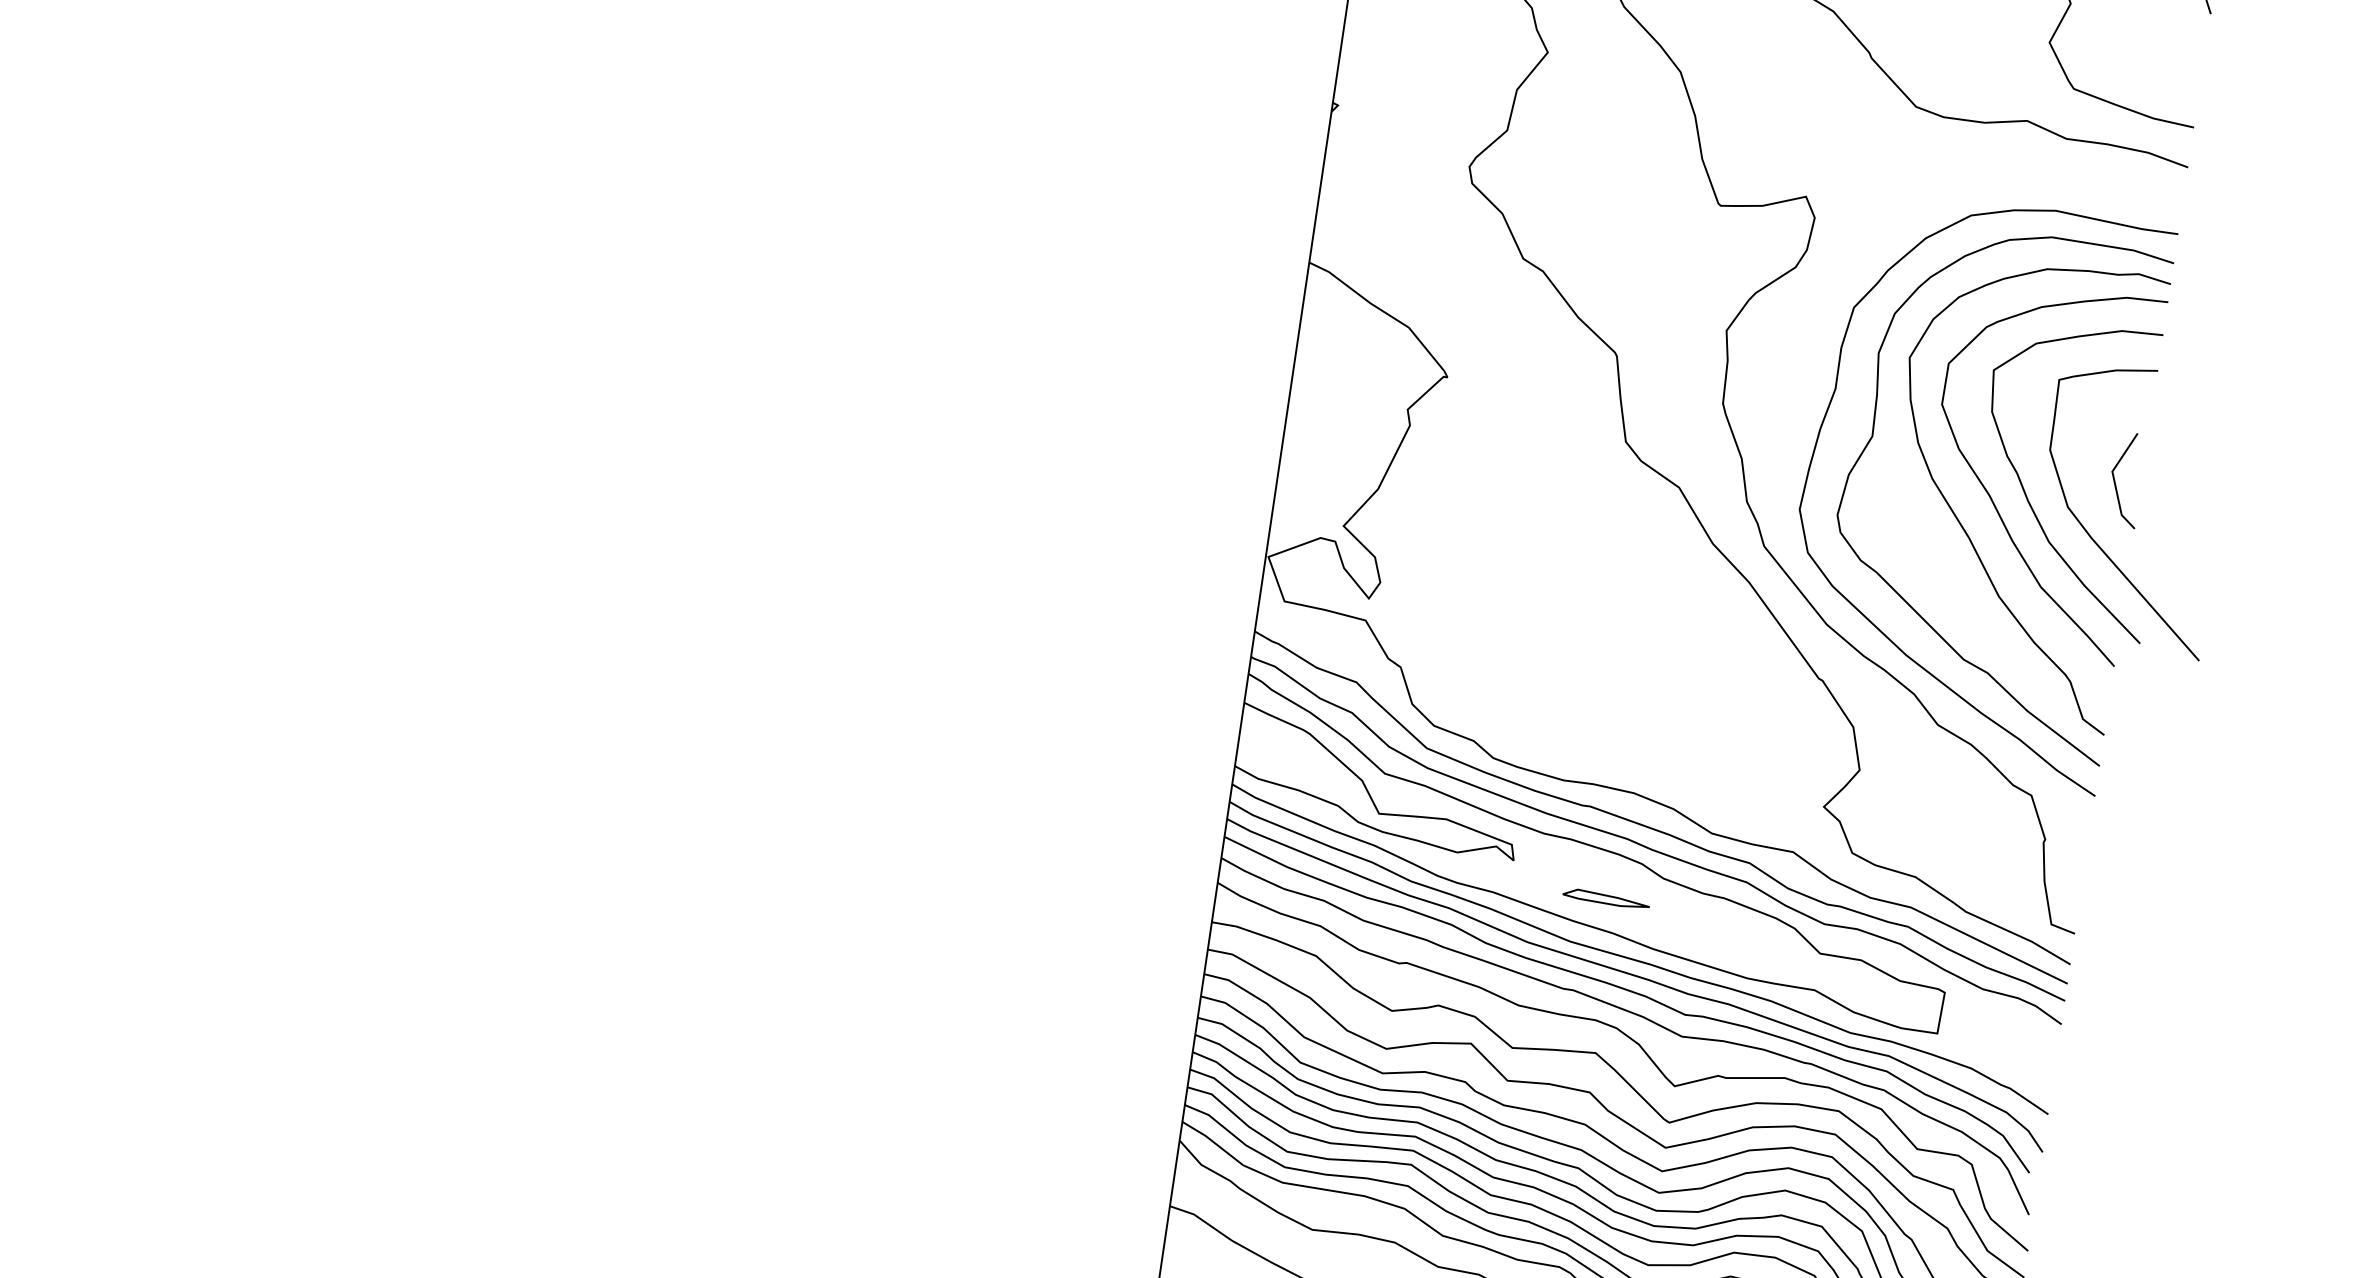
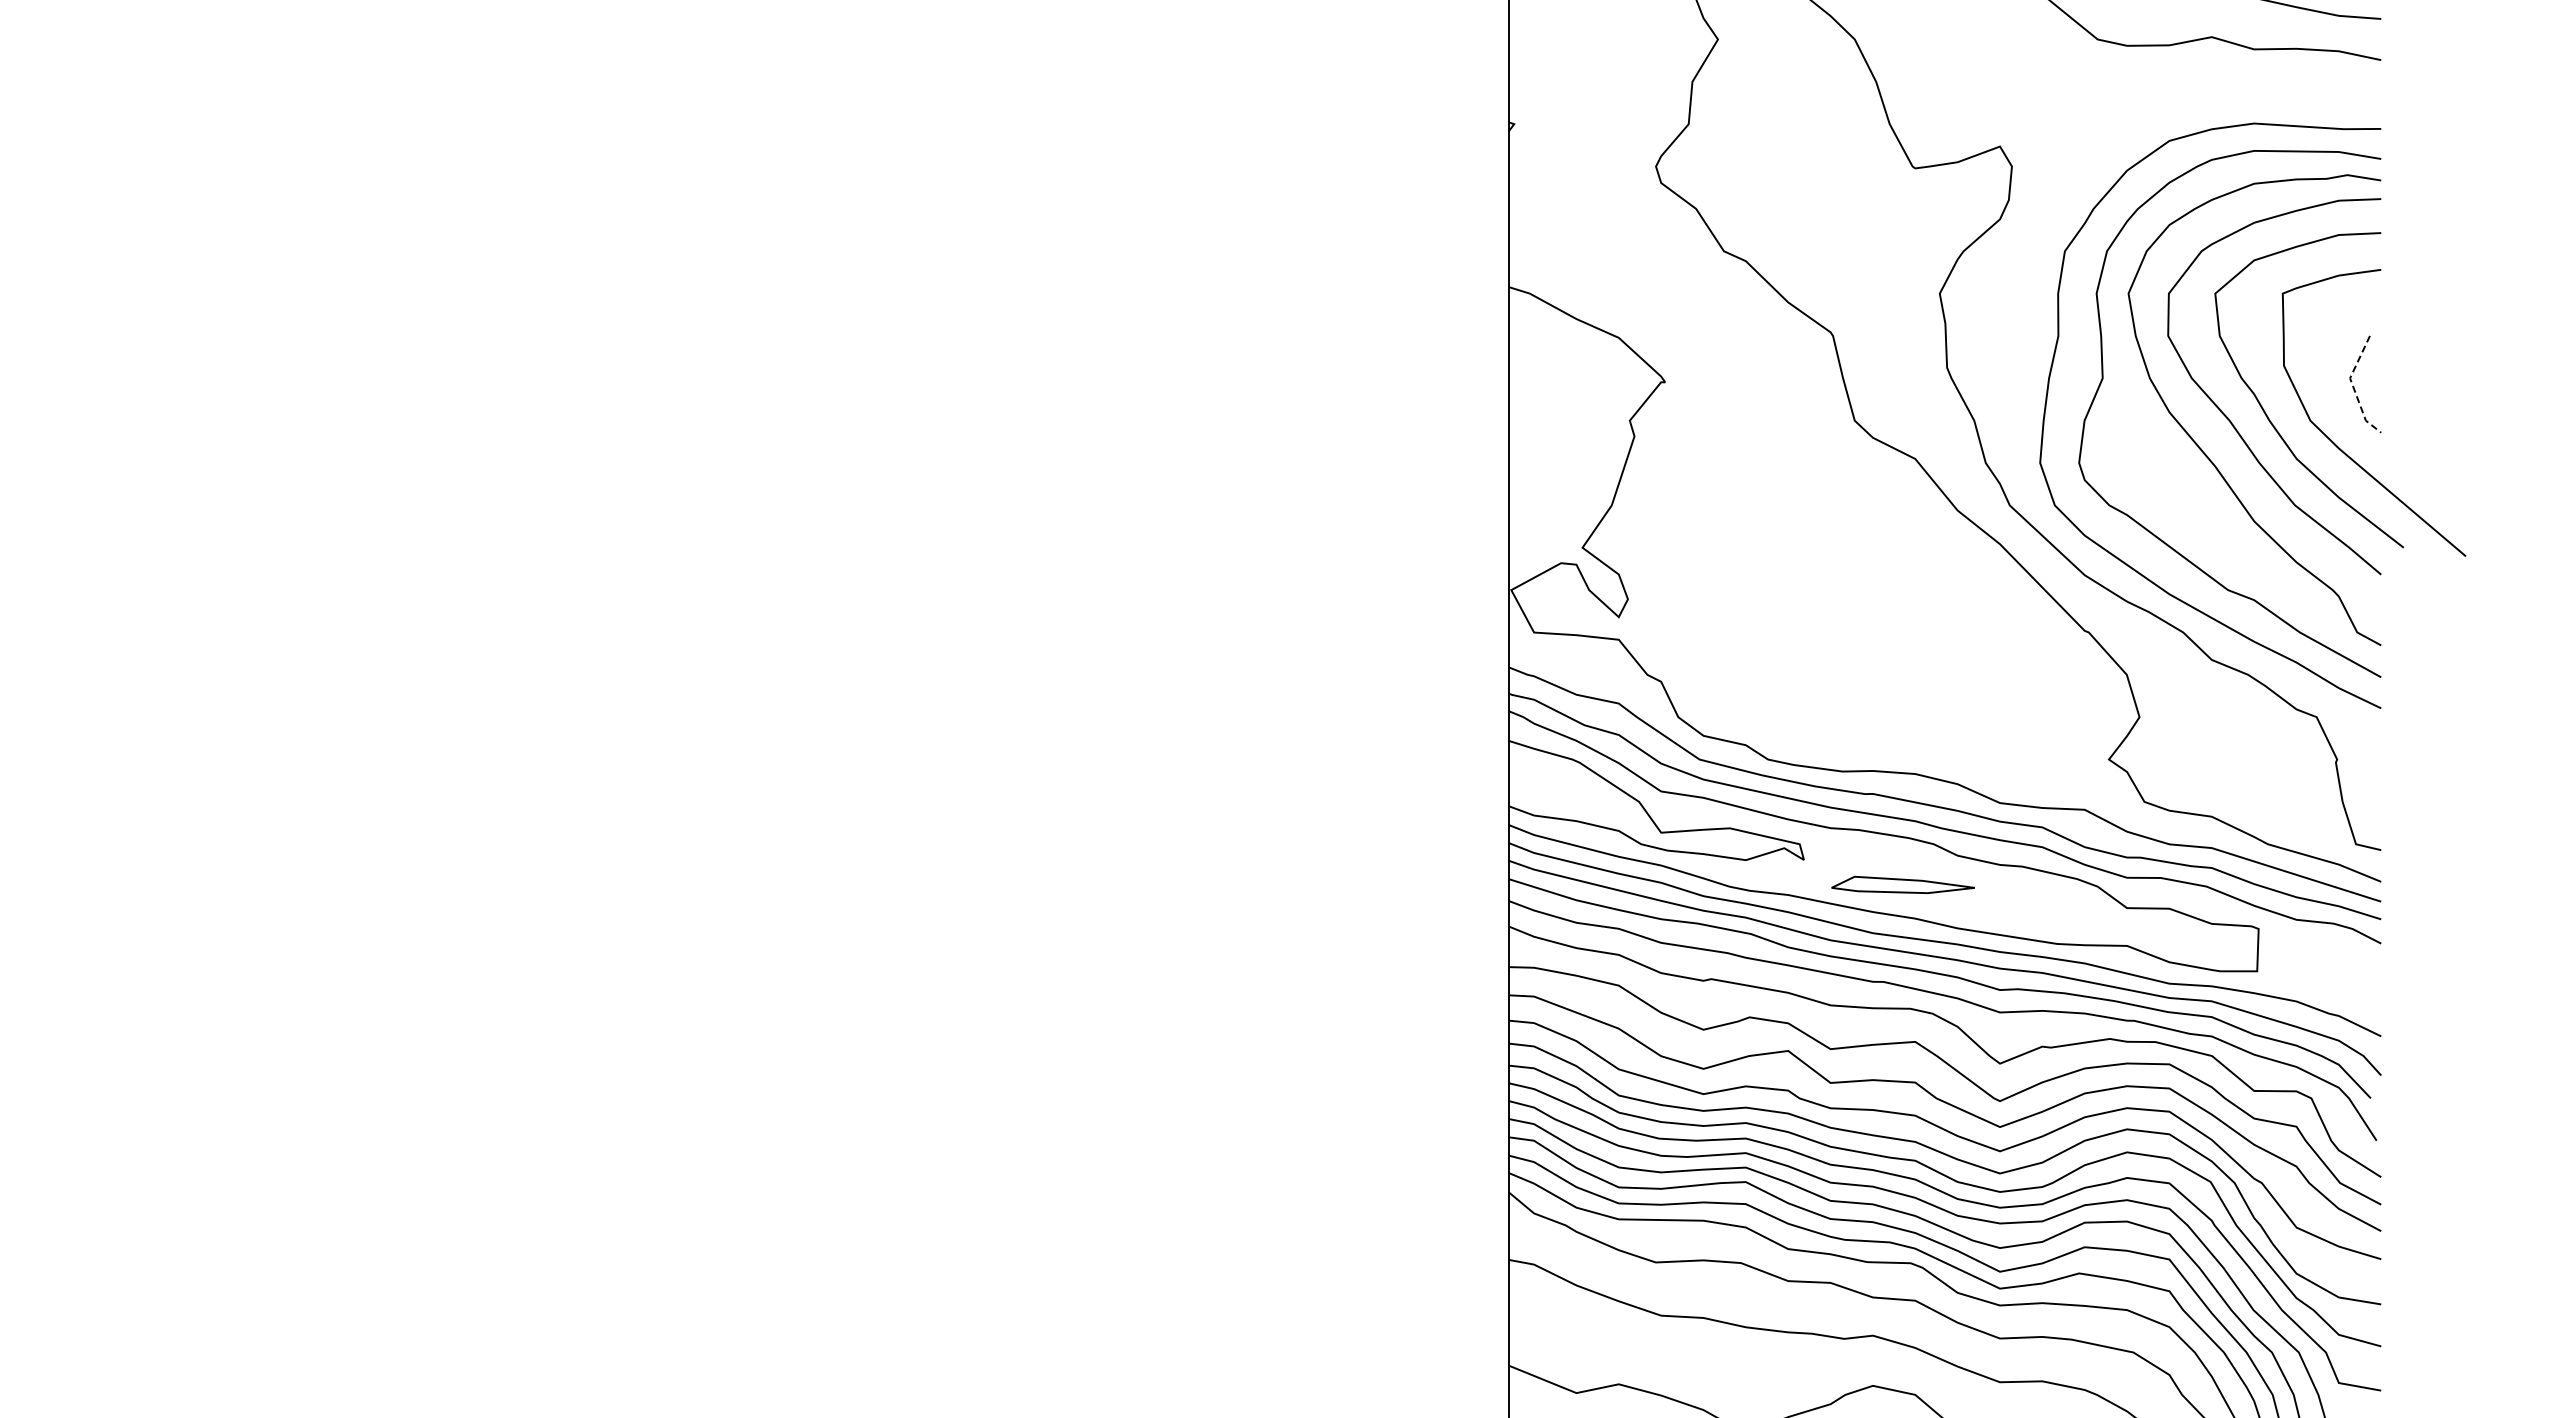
line: (2114, 481) -> (2353, 387), solid -> dashed
part: (1606, 898) -> (1903, 884), size x1.6

